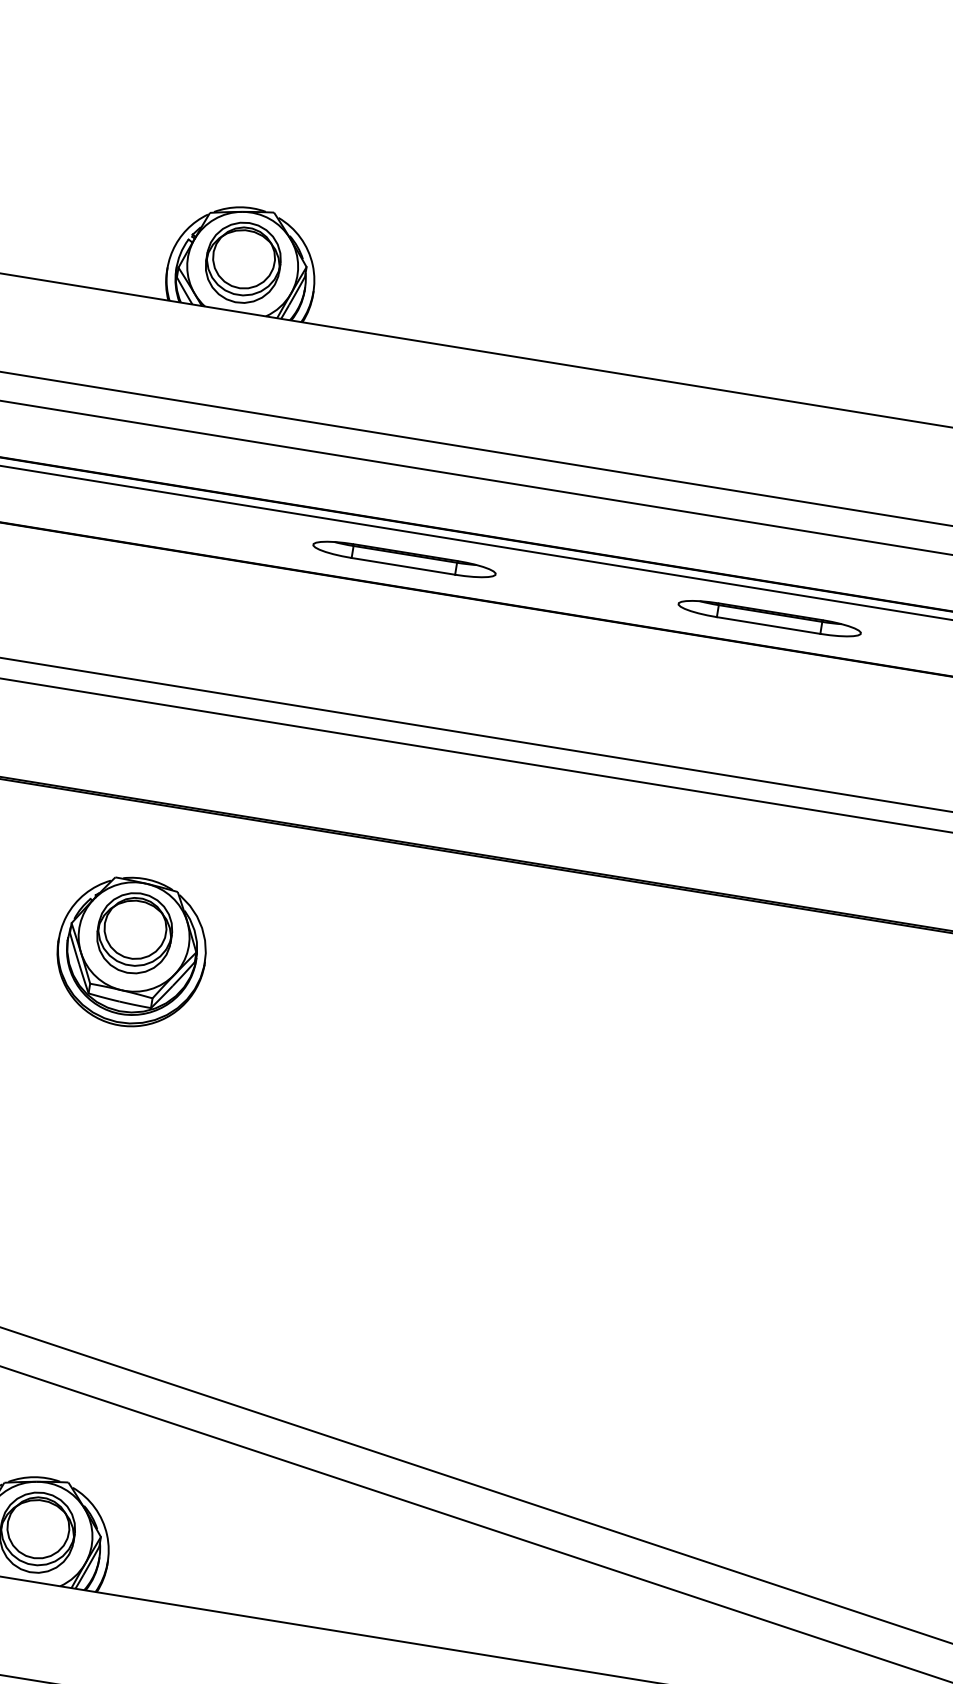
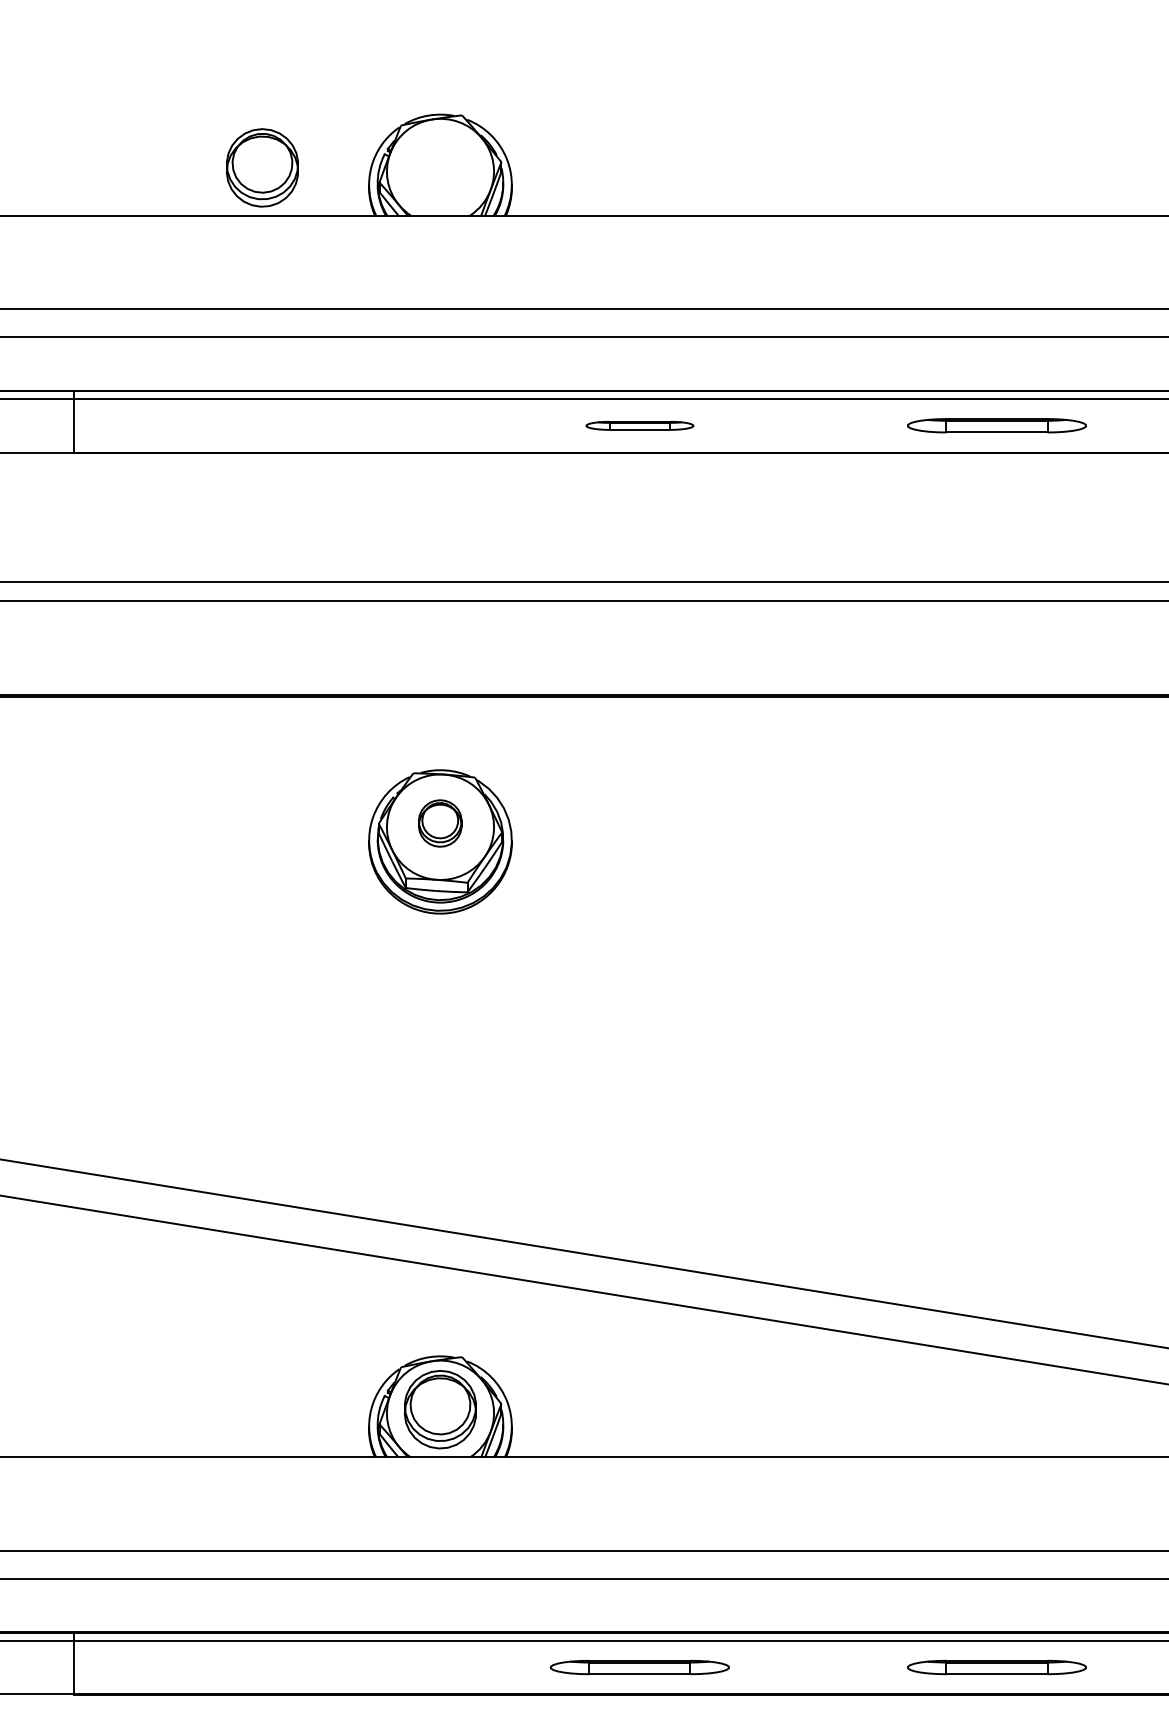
part: (242, 262) -> (261, 167), moved
part: (404, 559) -> (639, 425), size x0.6
part: (133, 933) -> (439, 823), size x0.6

